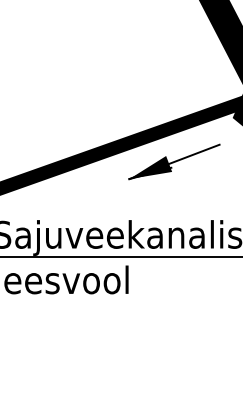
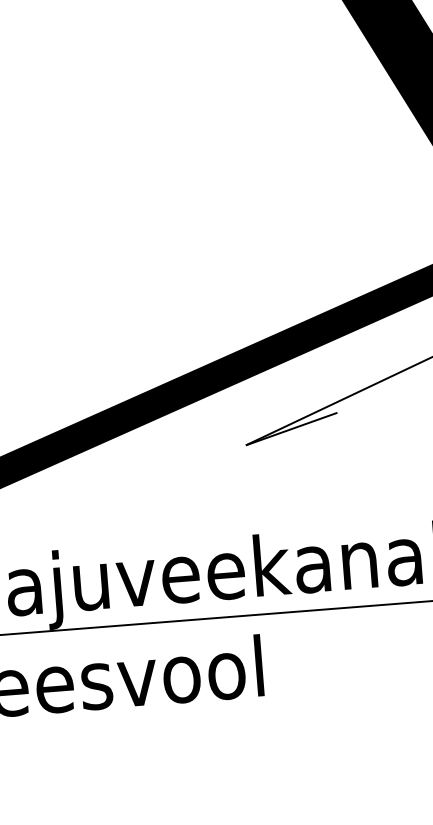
fill: (150, 167) -> (290, 416), removed

